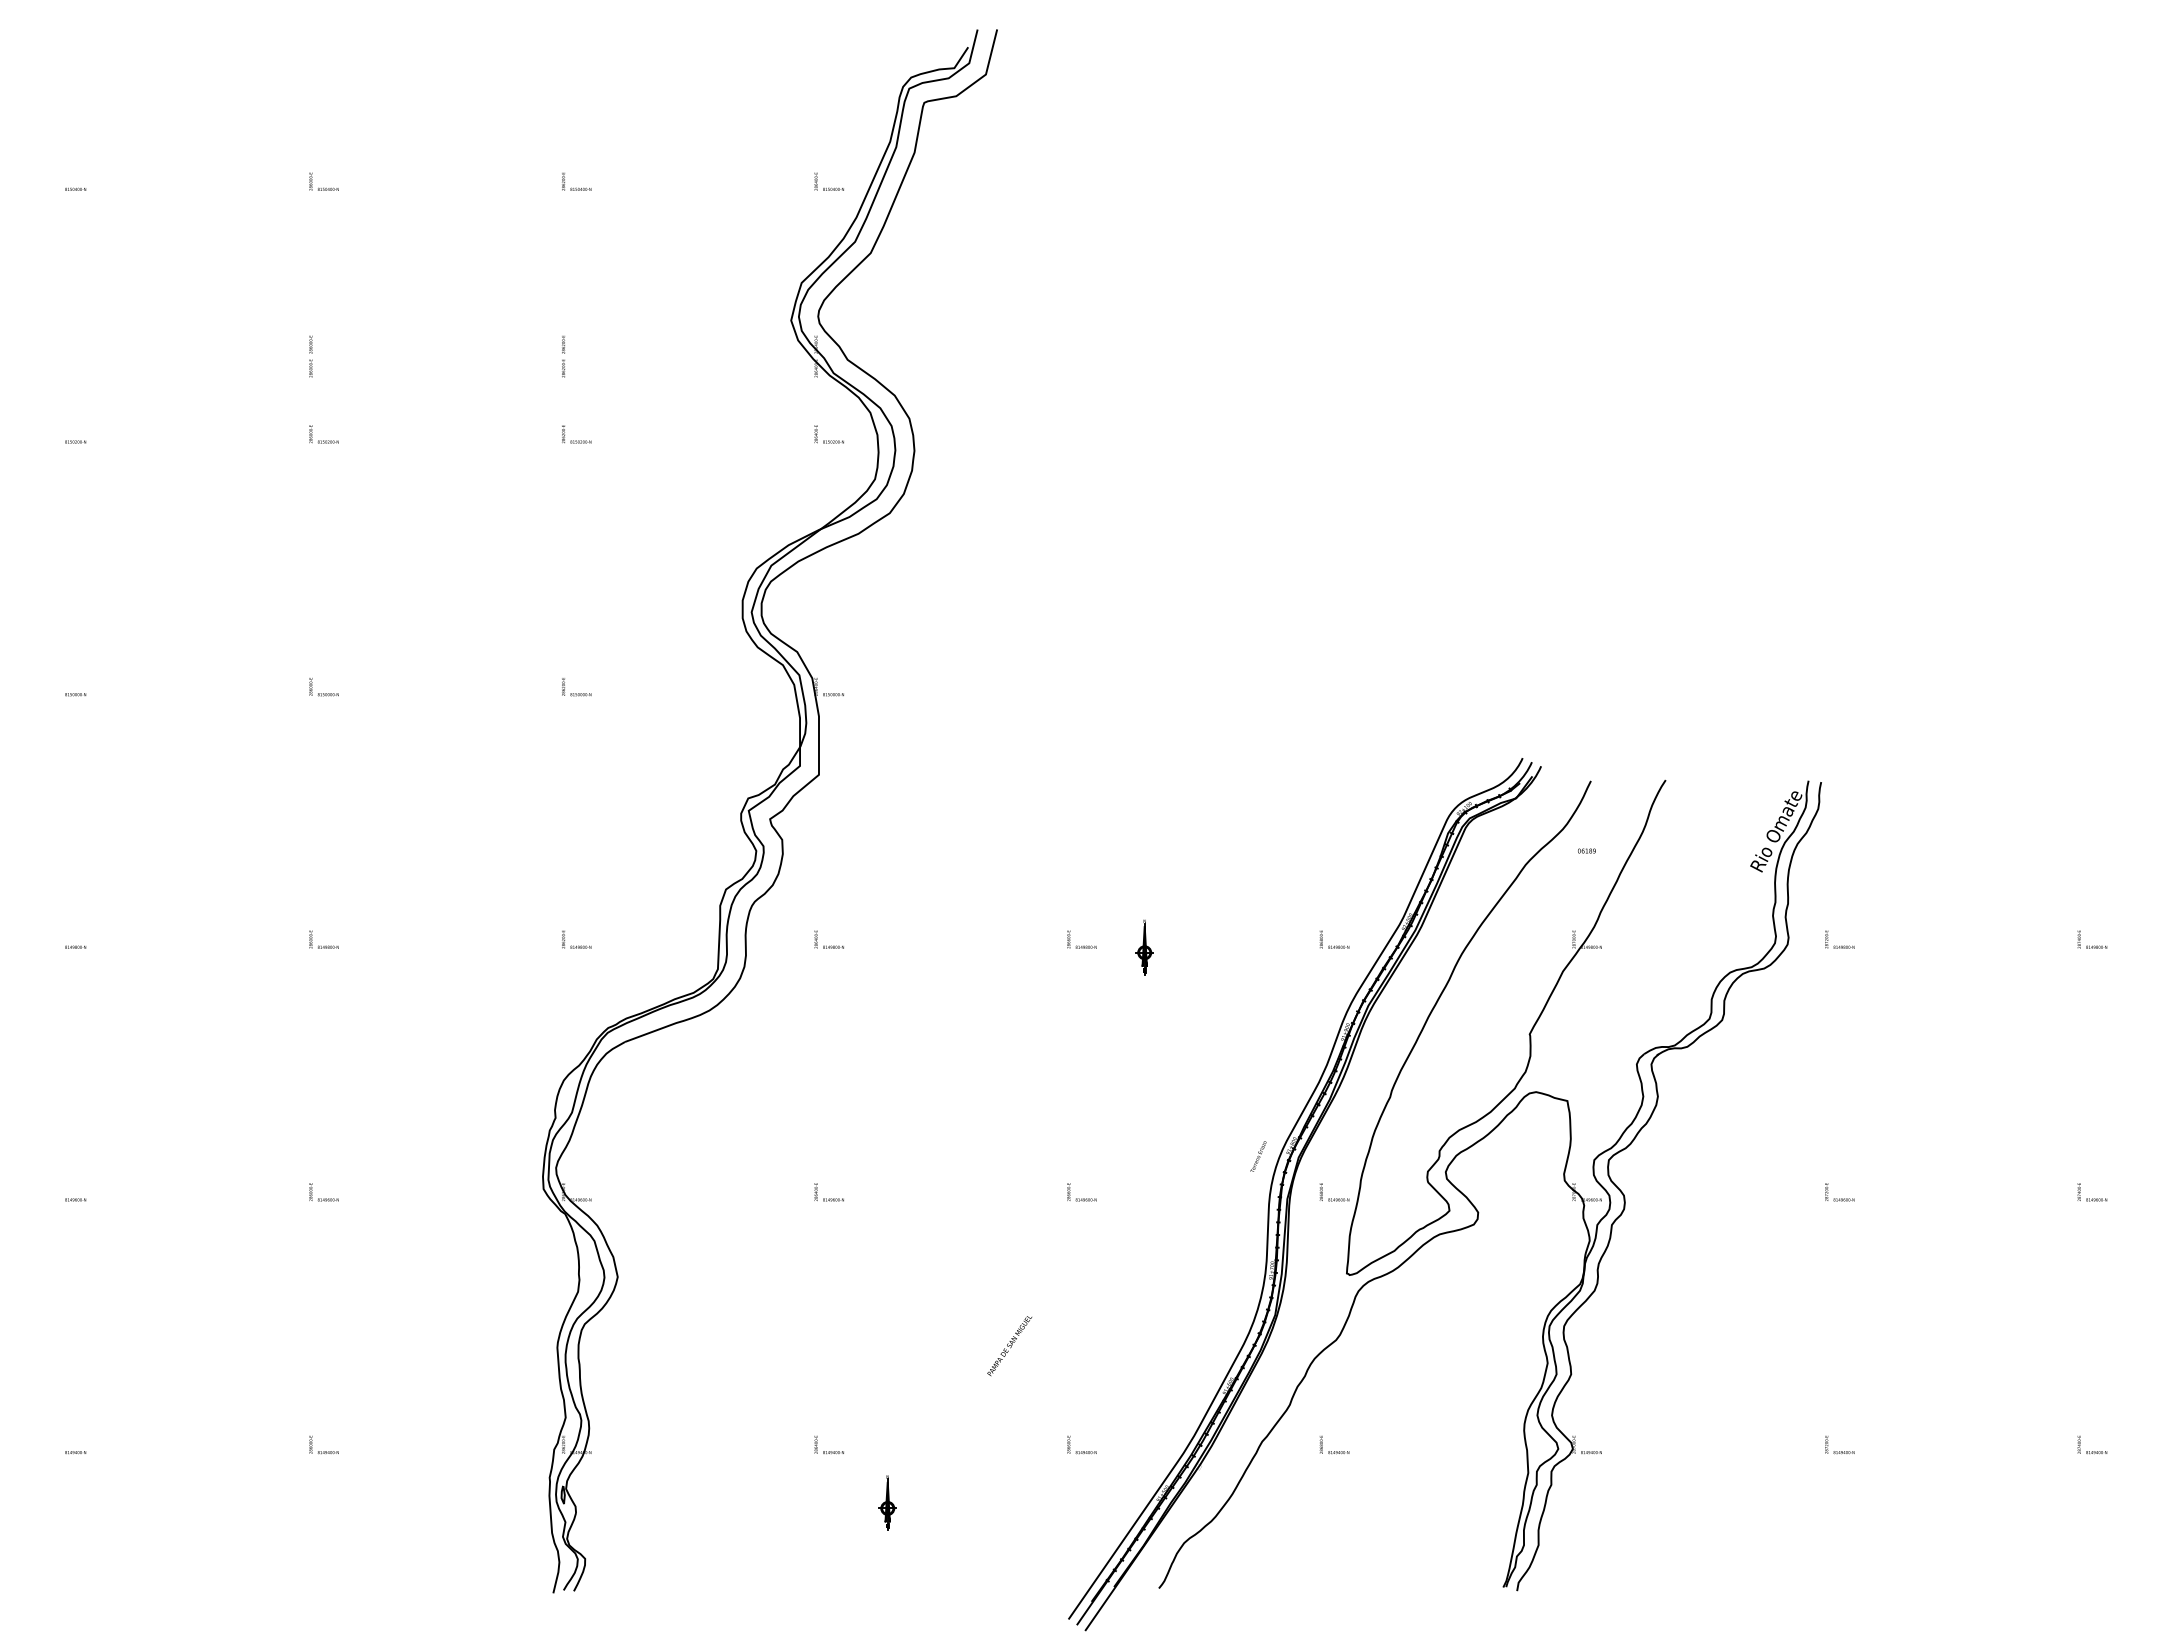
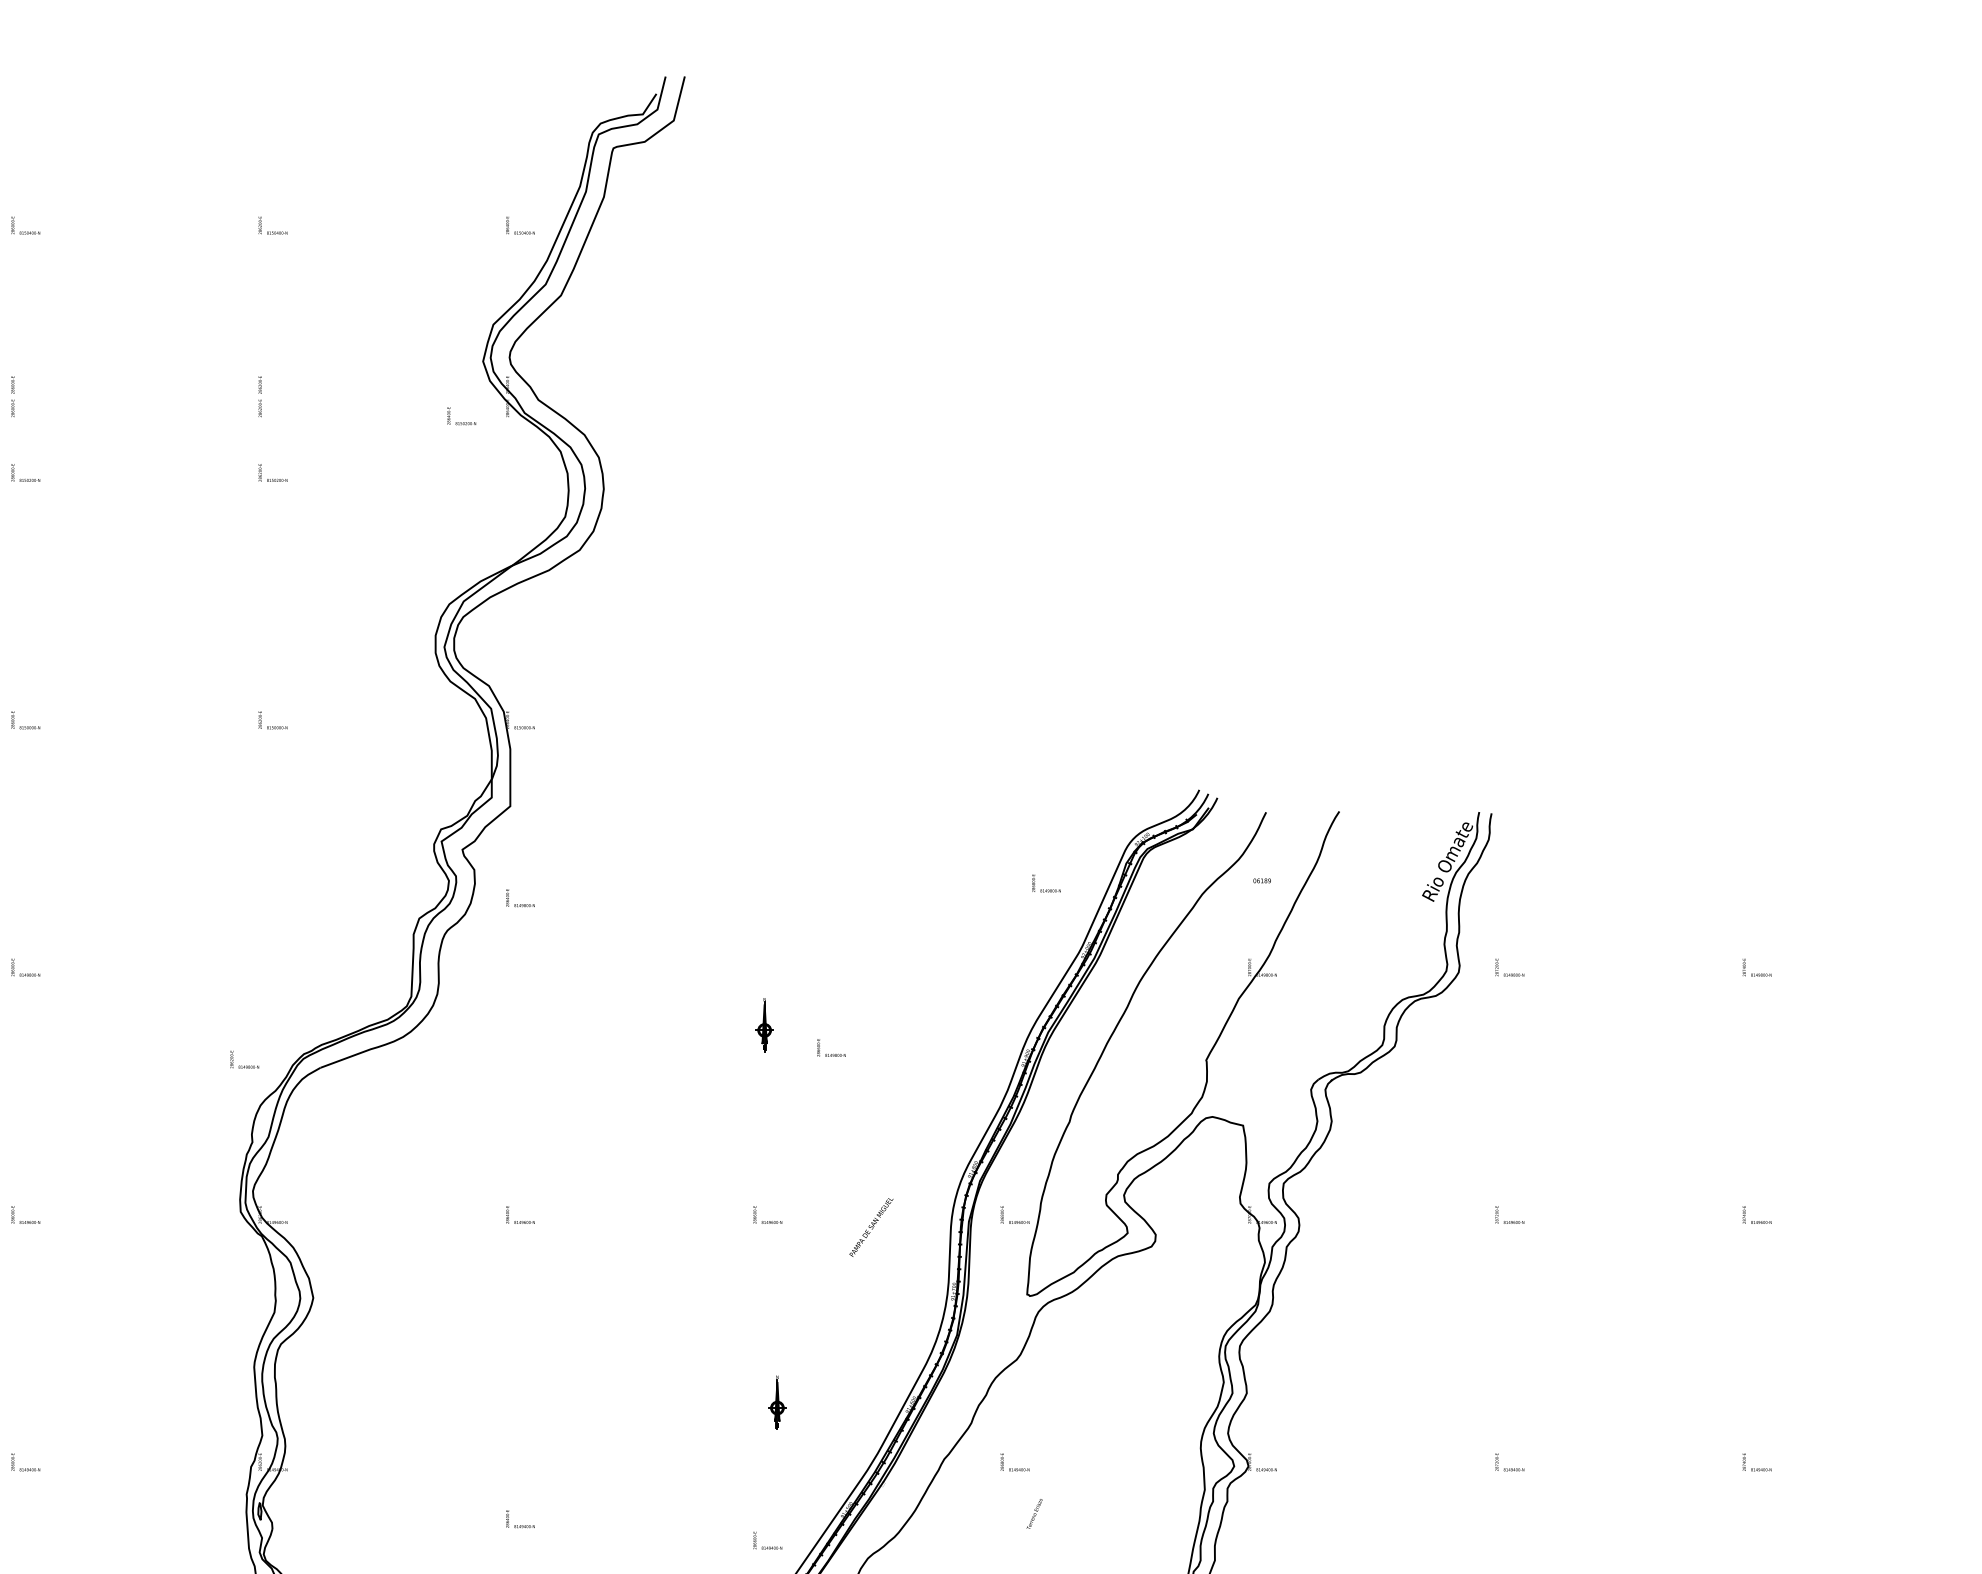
text: (828, 434) -> (460, 416), moved
text: (576, 939) -> (244, 1059), moved
text: (828, 939) -> (519, 897), moved
text: (1081, 939) -> (831, 1047), moved
text: (1334, 939) -> (1046, 883), moved
part: (1144, 947) -> (764, 1025), moved
text: (1258, 1156) -> (1034, 1513), moved
text: (1009, 1346) -> (871, 1227), moved
text: (828, 1444) -> (519, 1518), moved
text: (1081, 1444) -> (767, 1540), moved
part: (887, 1502) -> (777, 1402), moved

